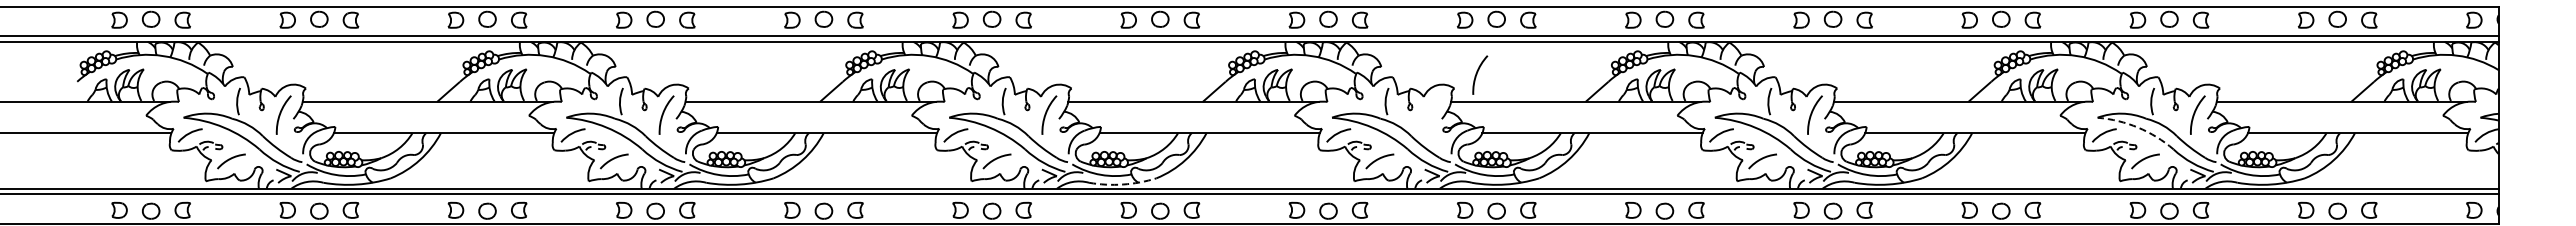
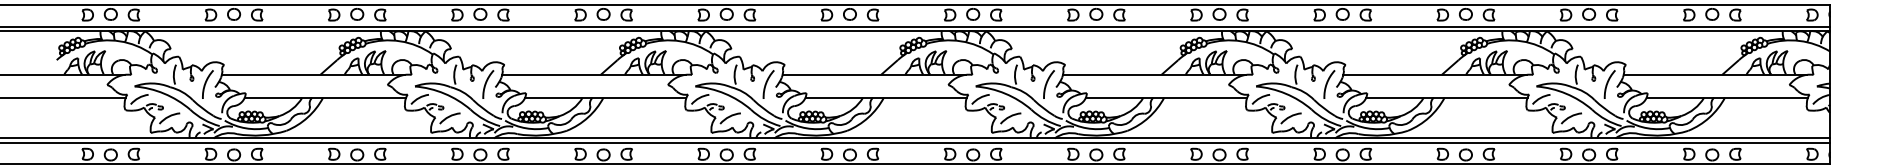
arc: (1478, 72) -> (1047, 82), moved
arc: (2138, 127) -> (1566, 93), dashed -> solid
arc: (1123, 184) -> (823, 135), dashed -> solid

